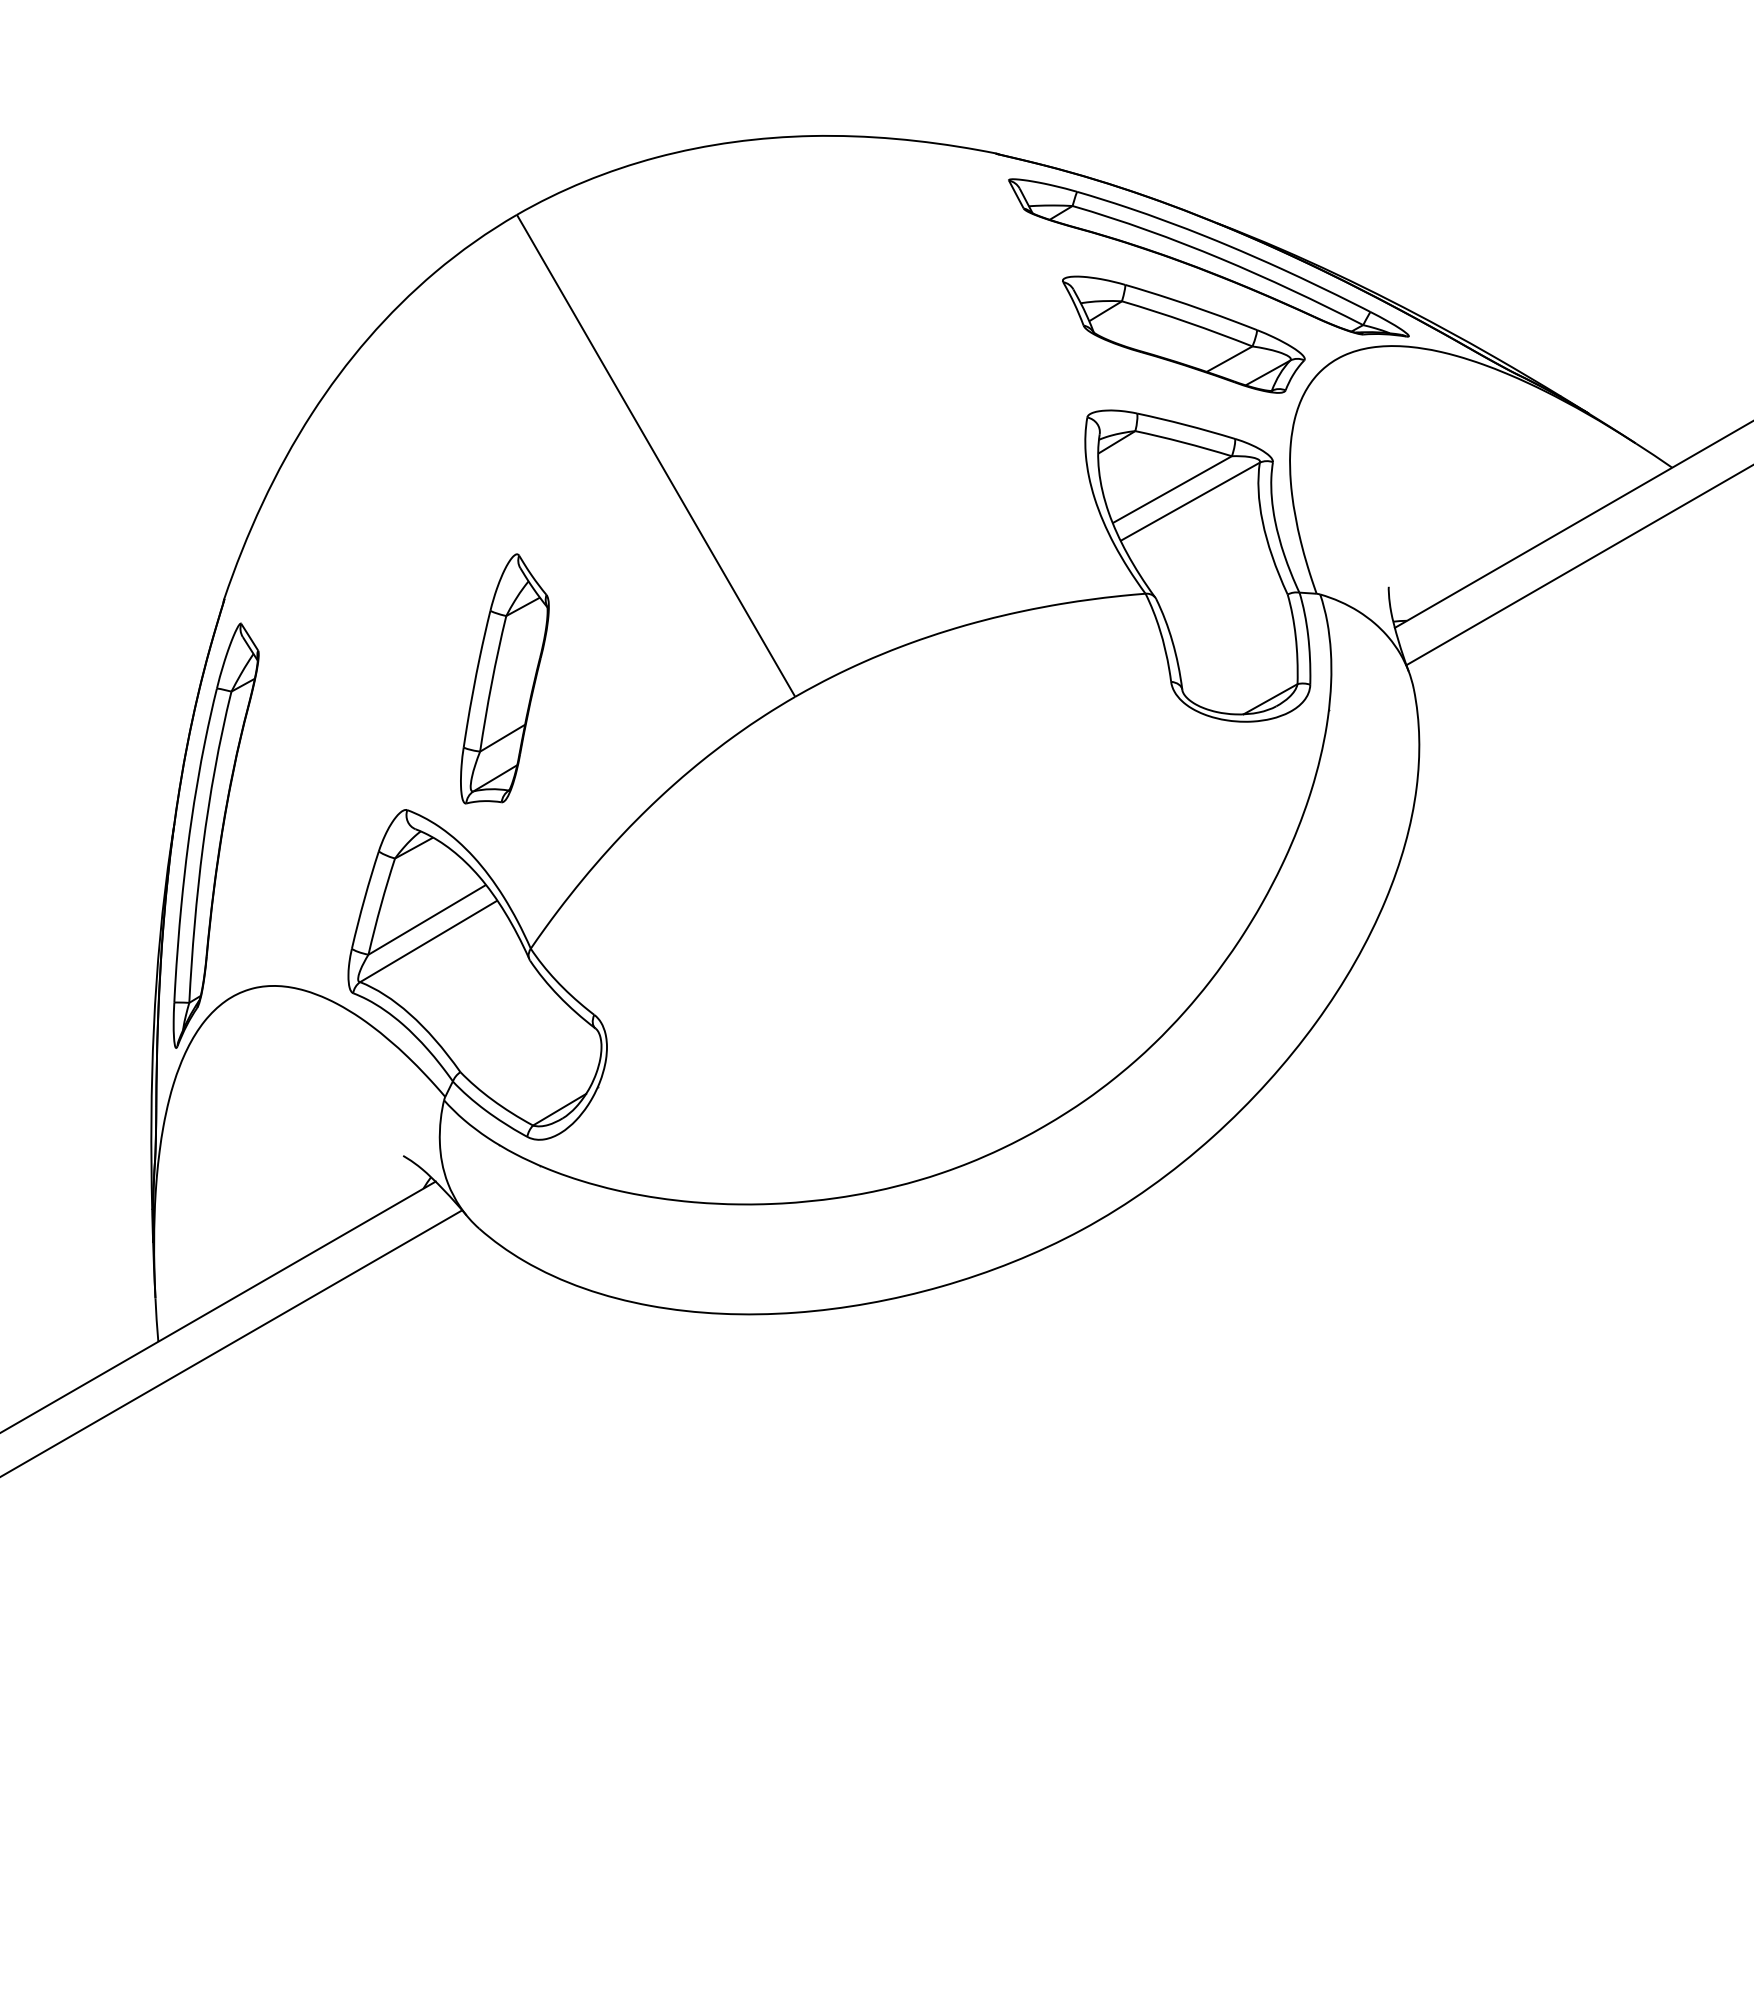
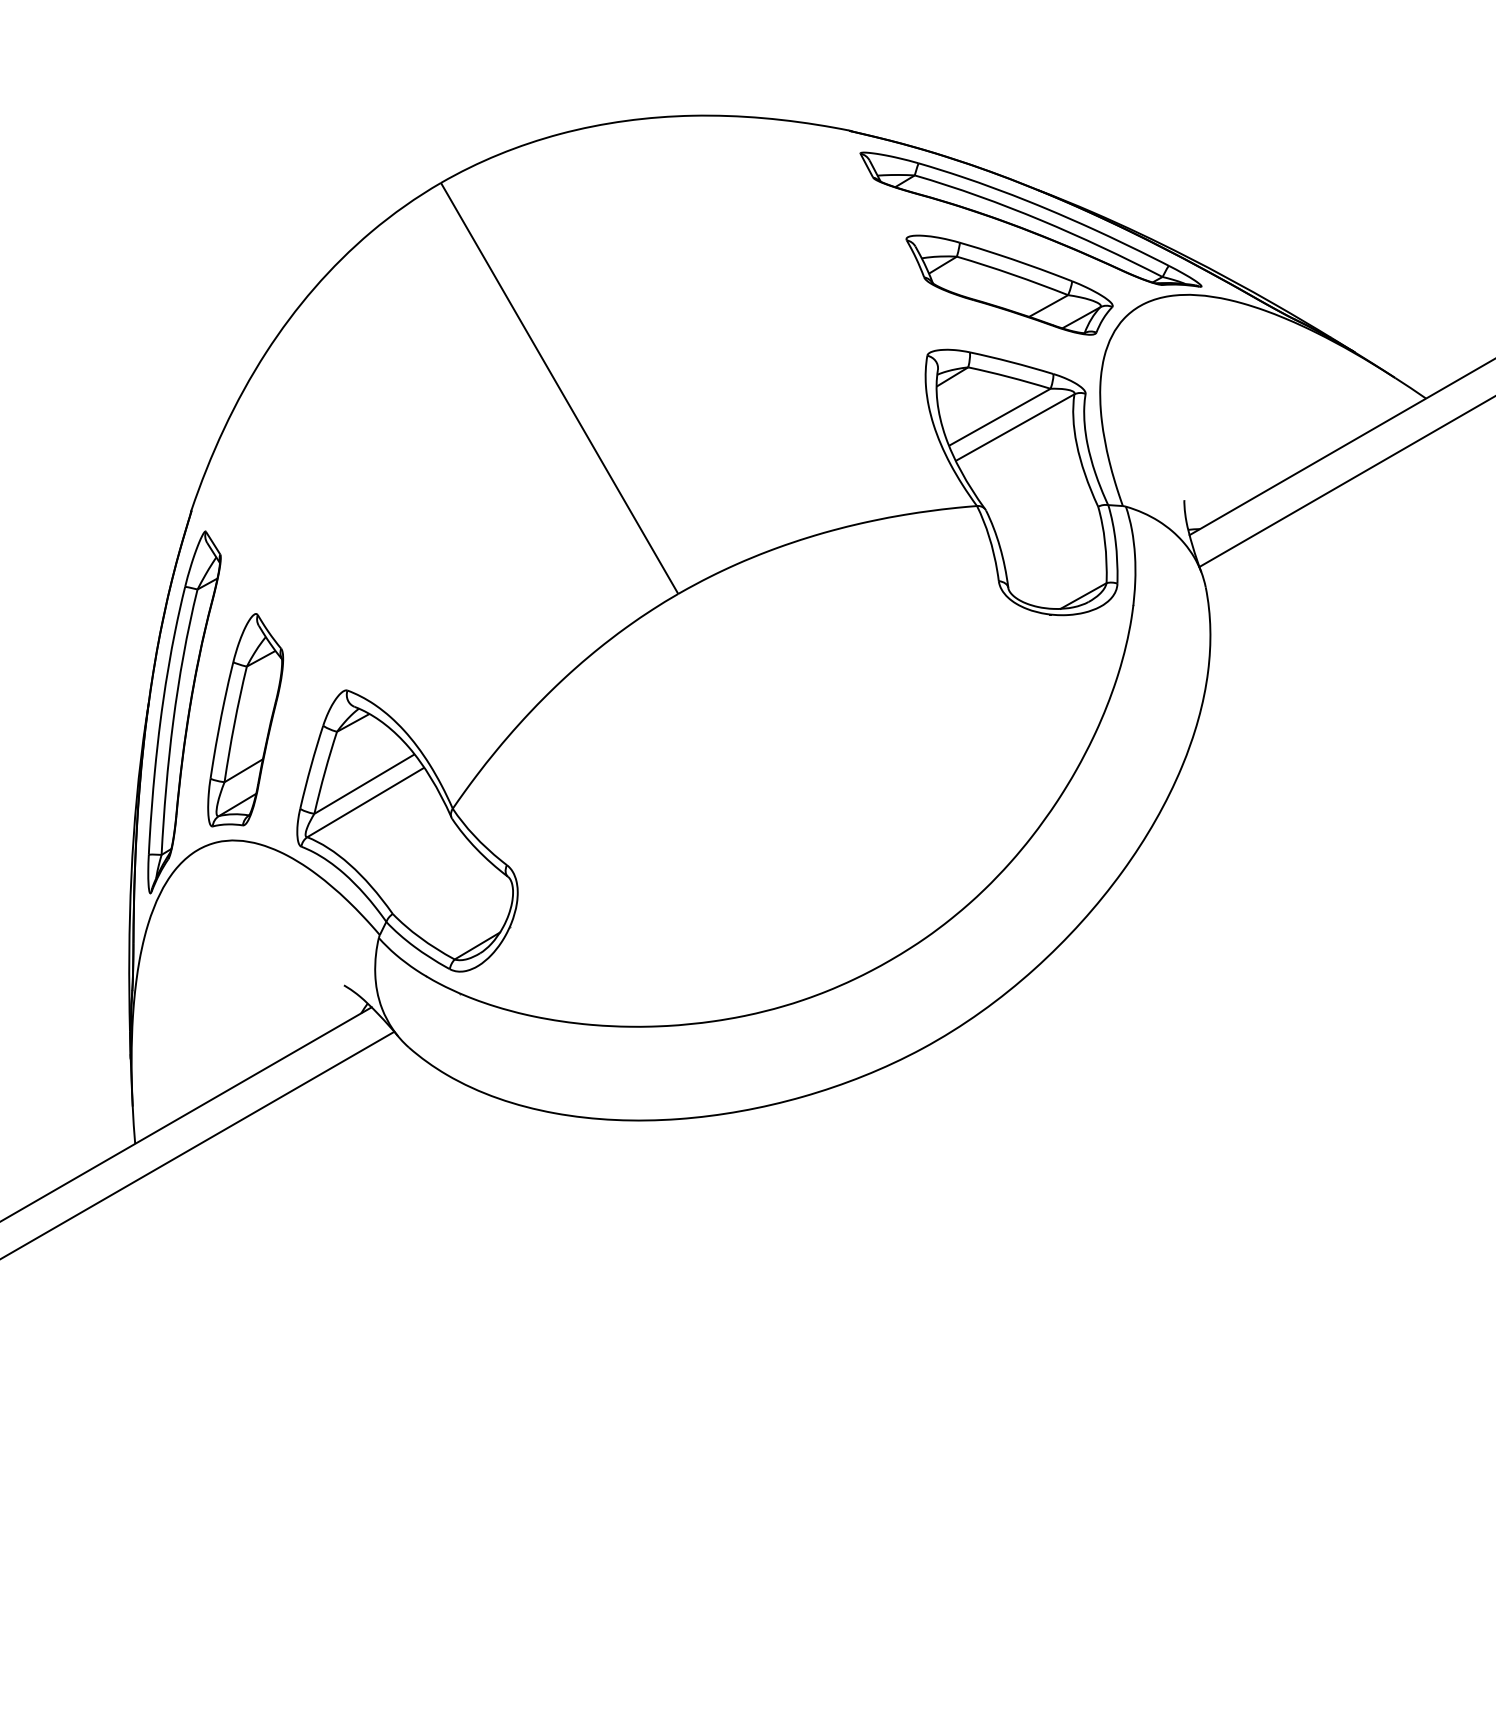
part: (504, 678) -> (245, 719), moved

